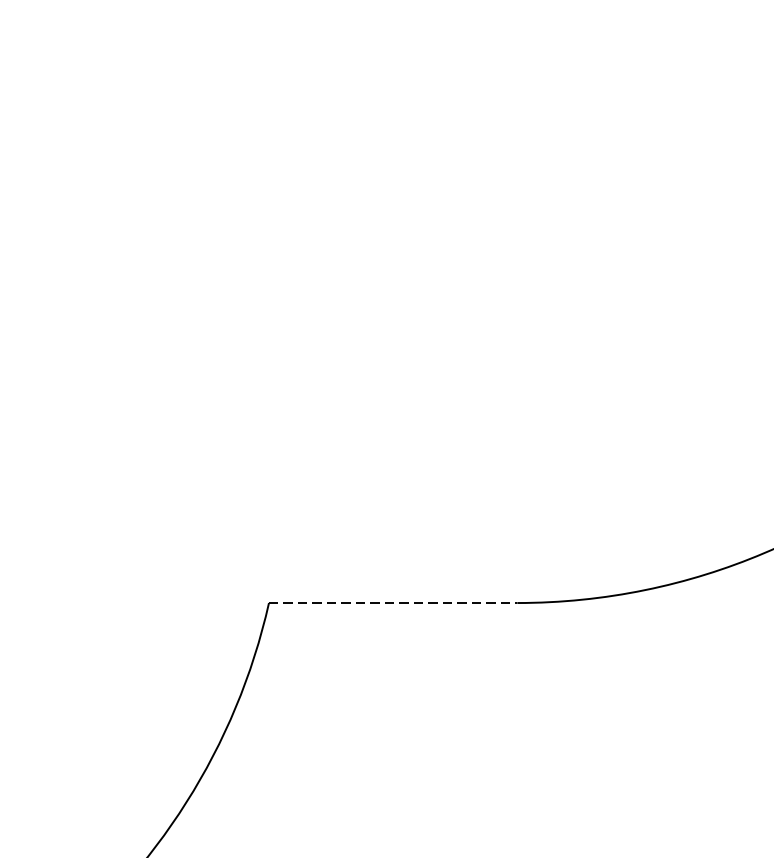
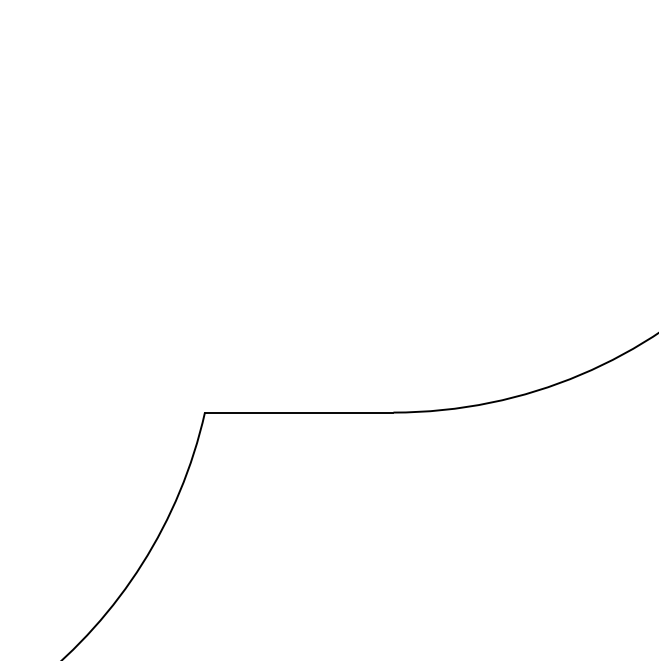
line: (393, 602) -> (299, 412), dashed -> solid

